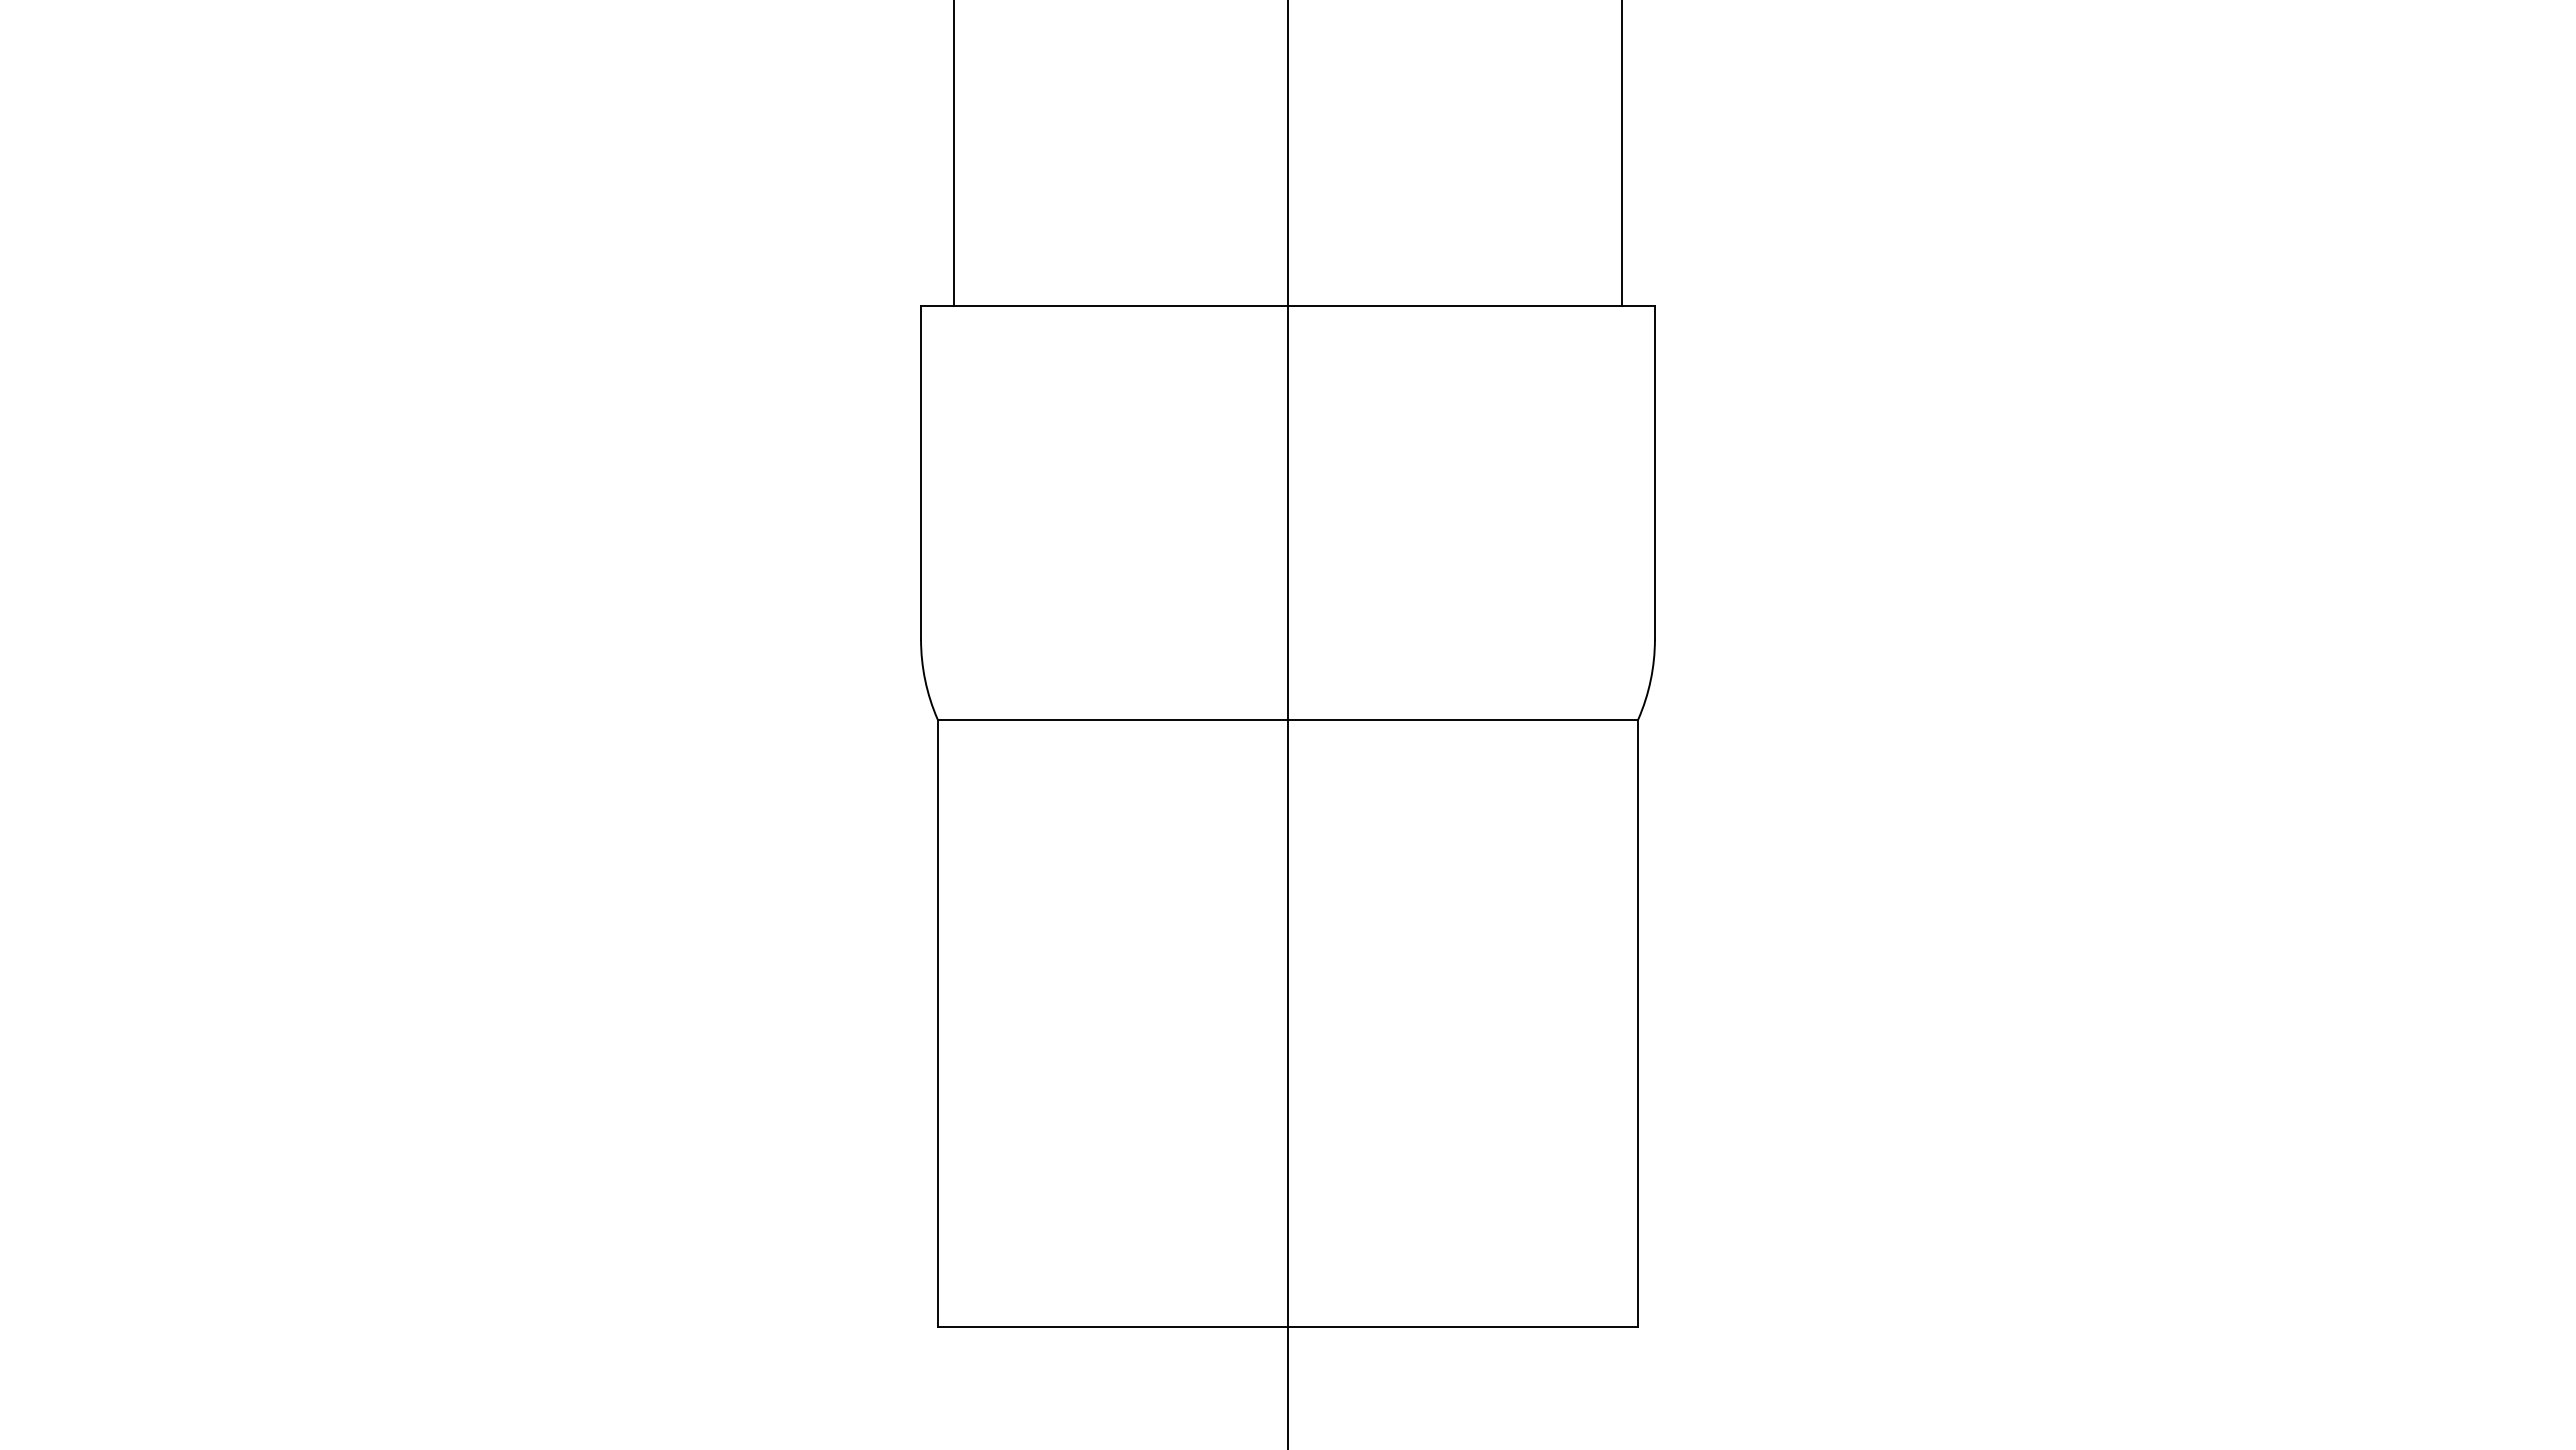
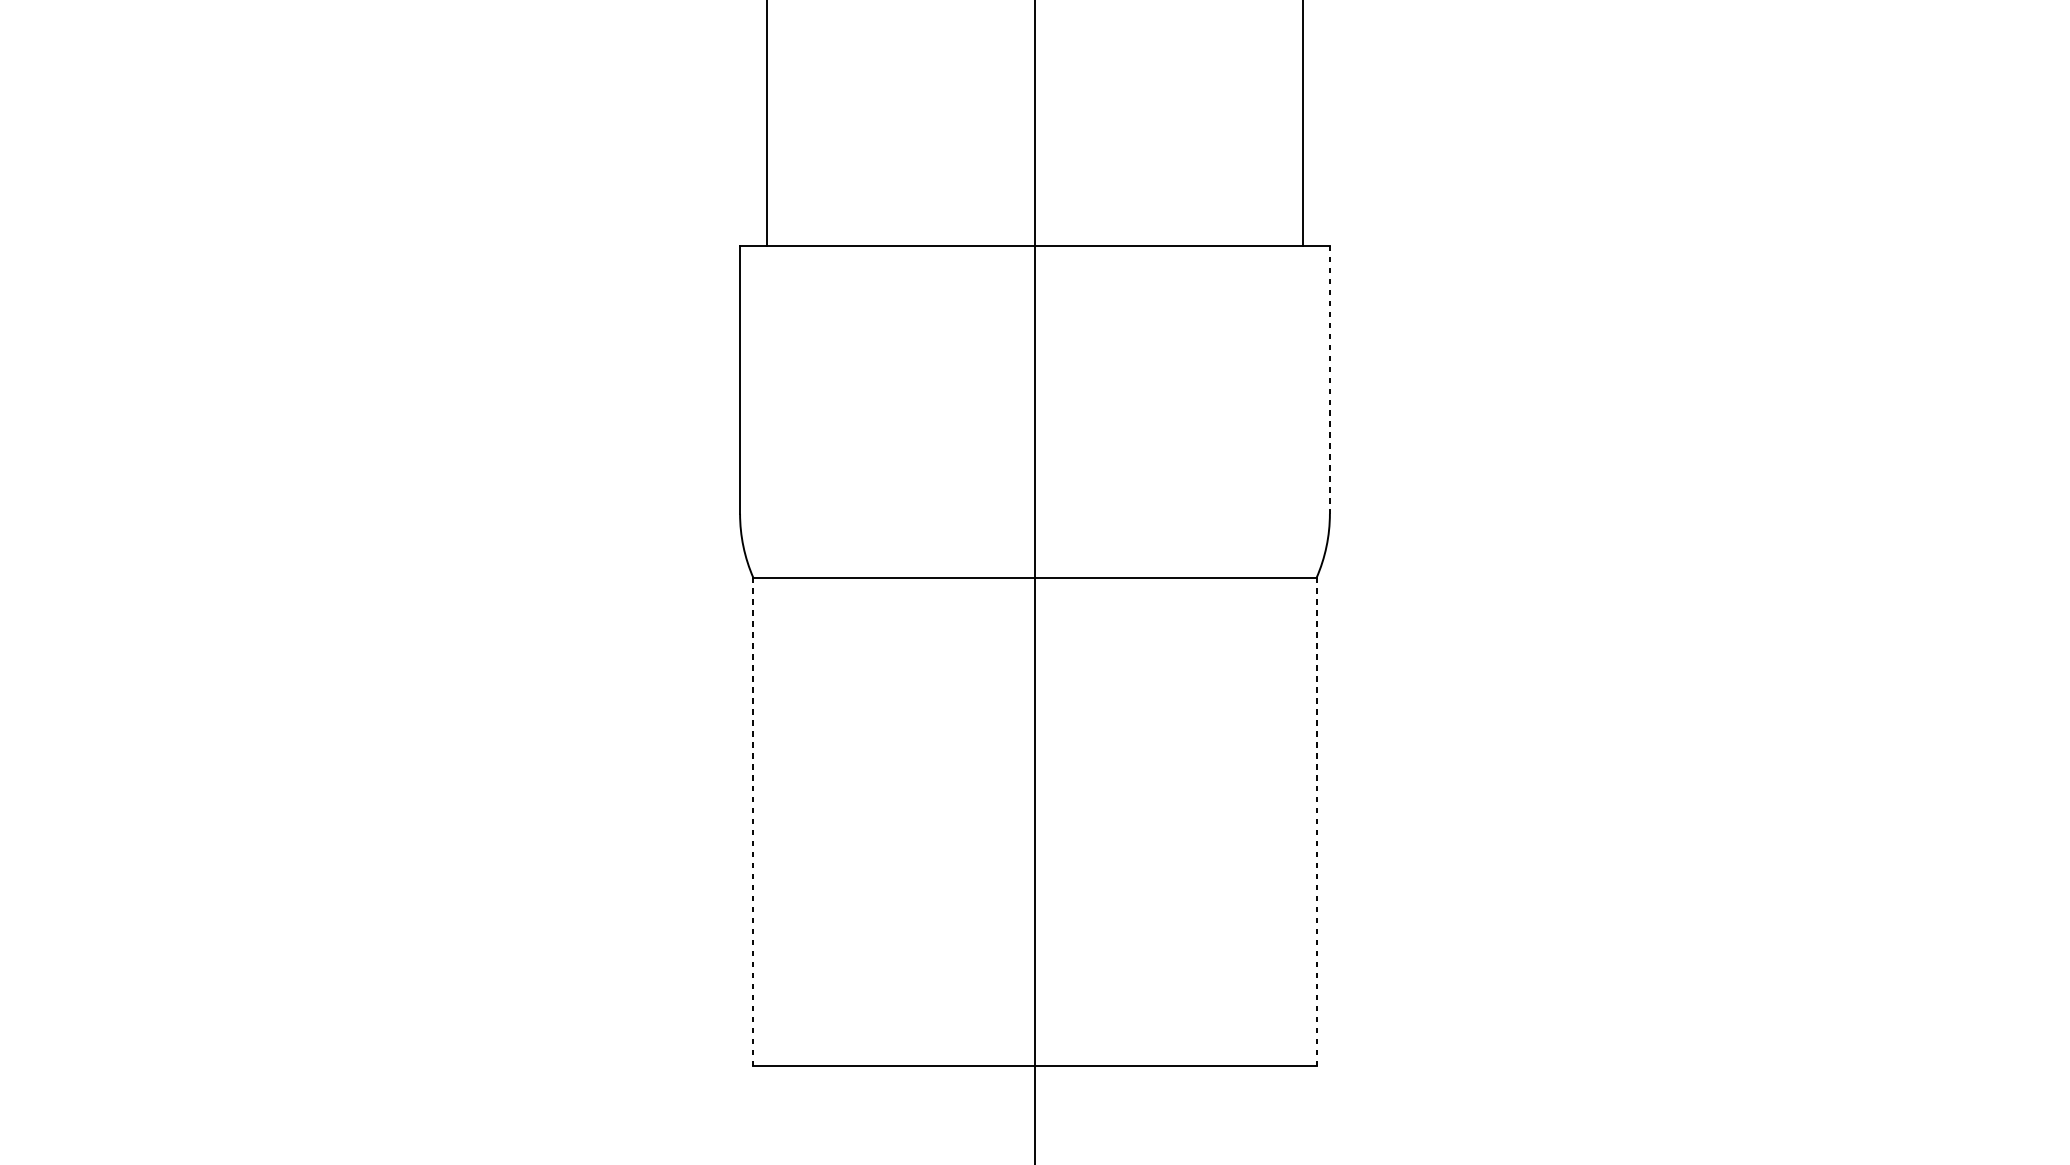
line: (1654, 472) -> (1329, 379), solid -> dashed
line: (937, 1023) -> (753, 822), solid -> dashed
line: (1638, 1023) -> (1316, 822), solid -> dashed

